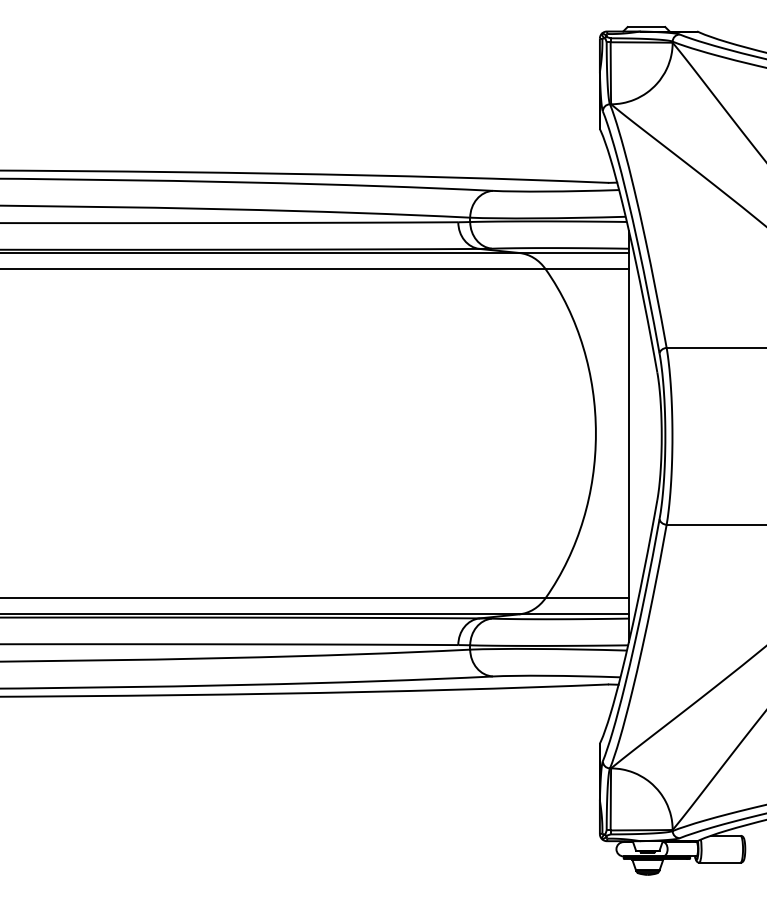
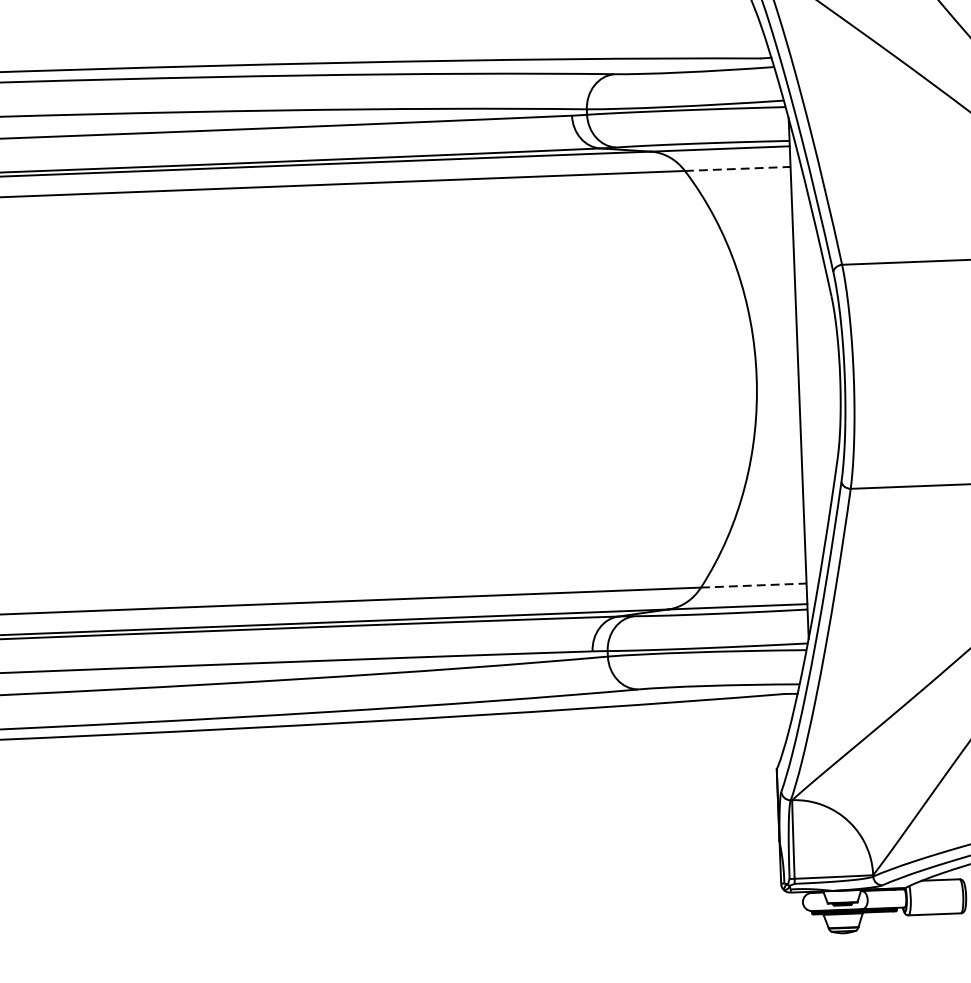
line: (587, 269) -> (738, 169), solid -> dashed
line: (587, 598) -> (754, 586), solid -> dashed

